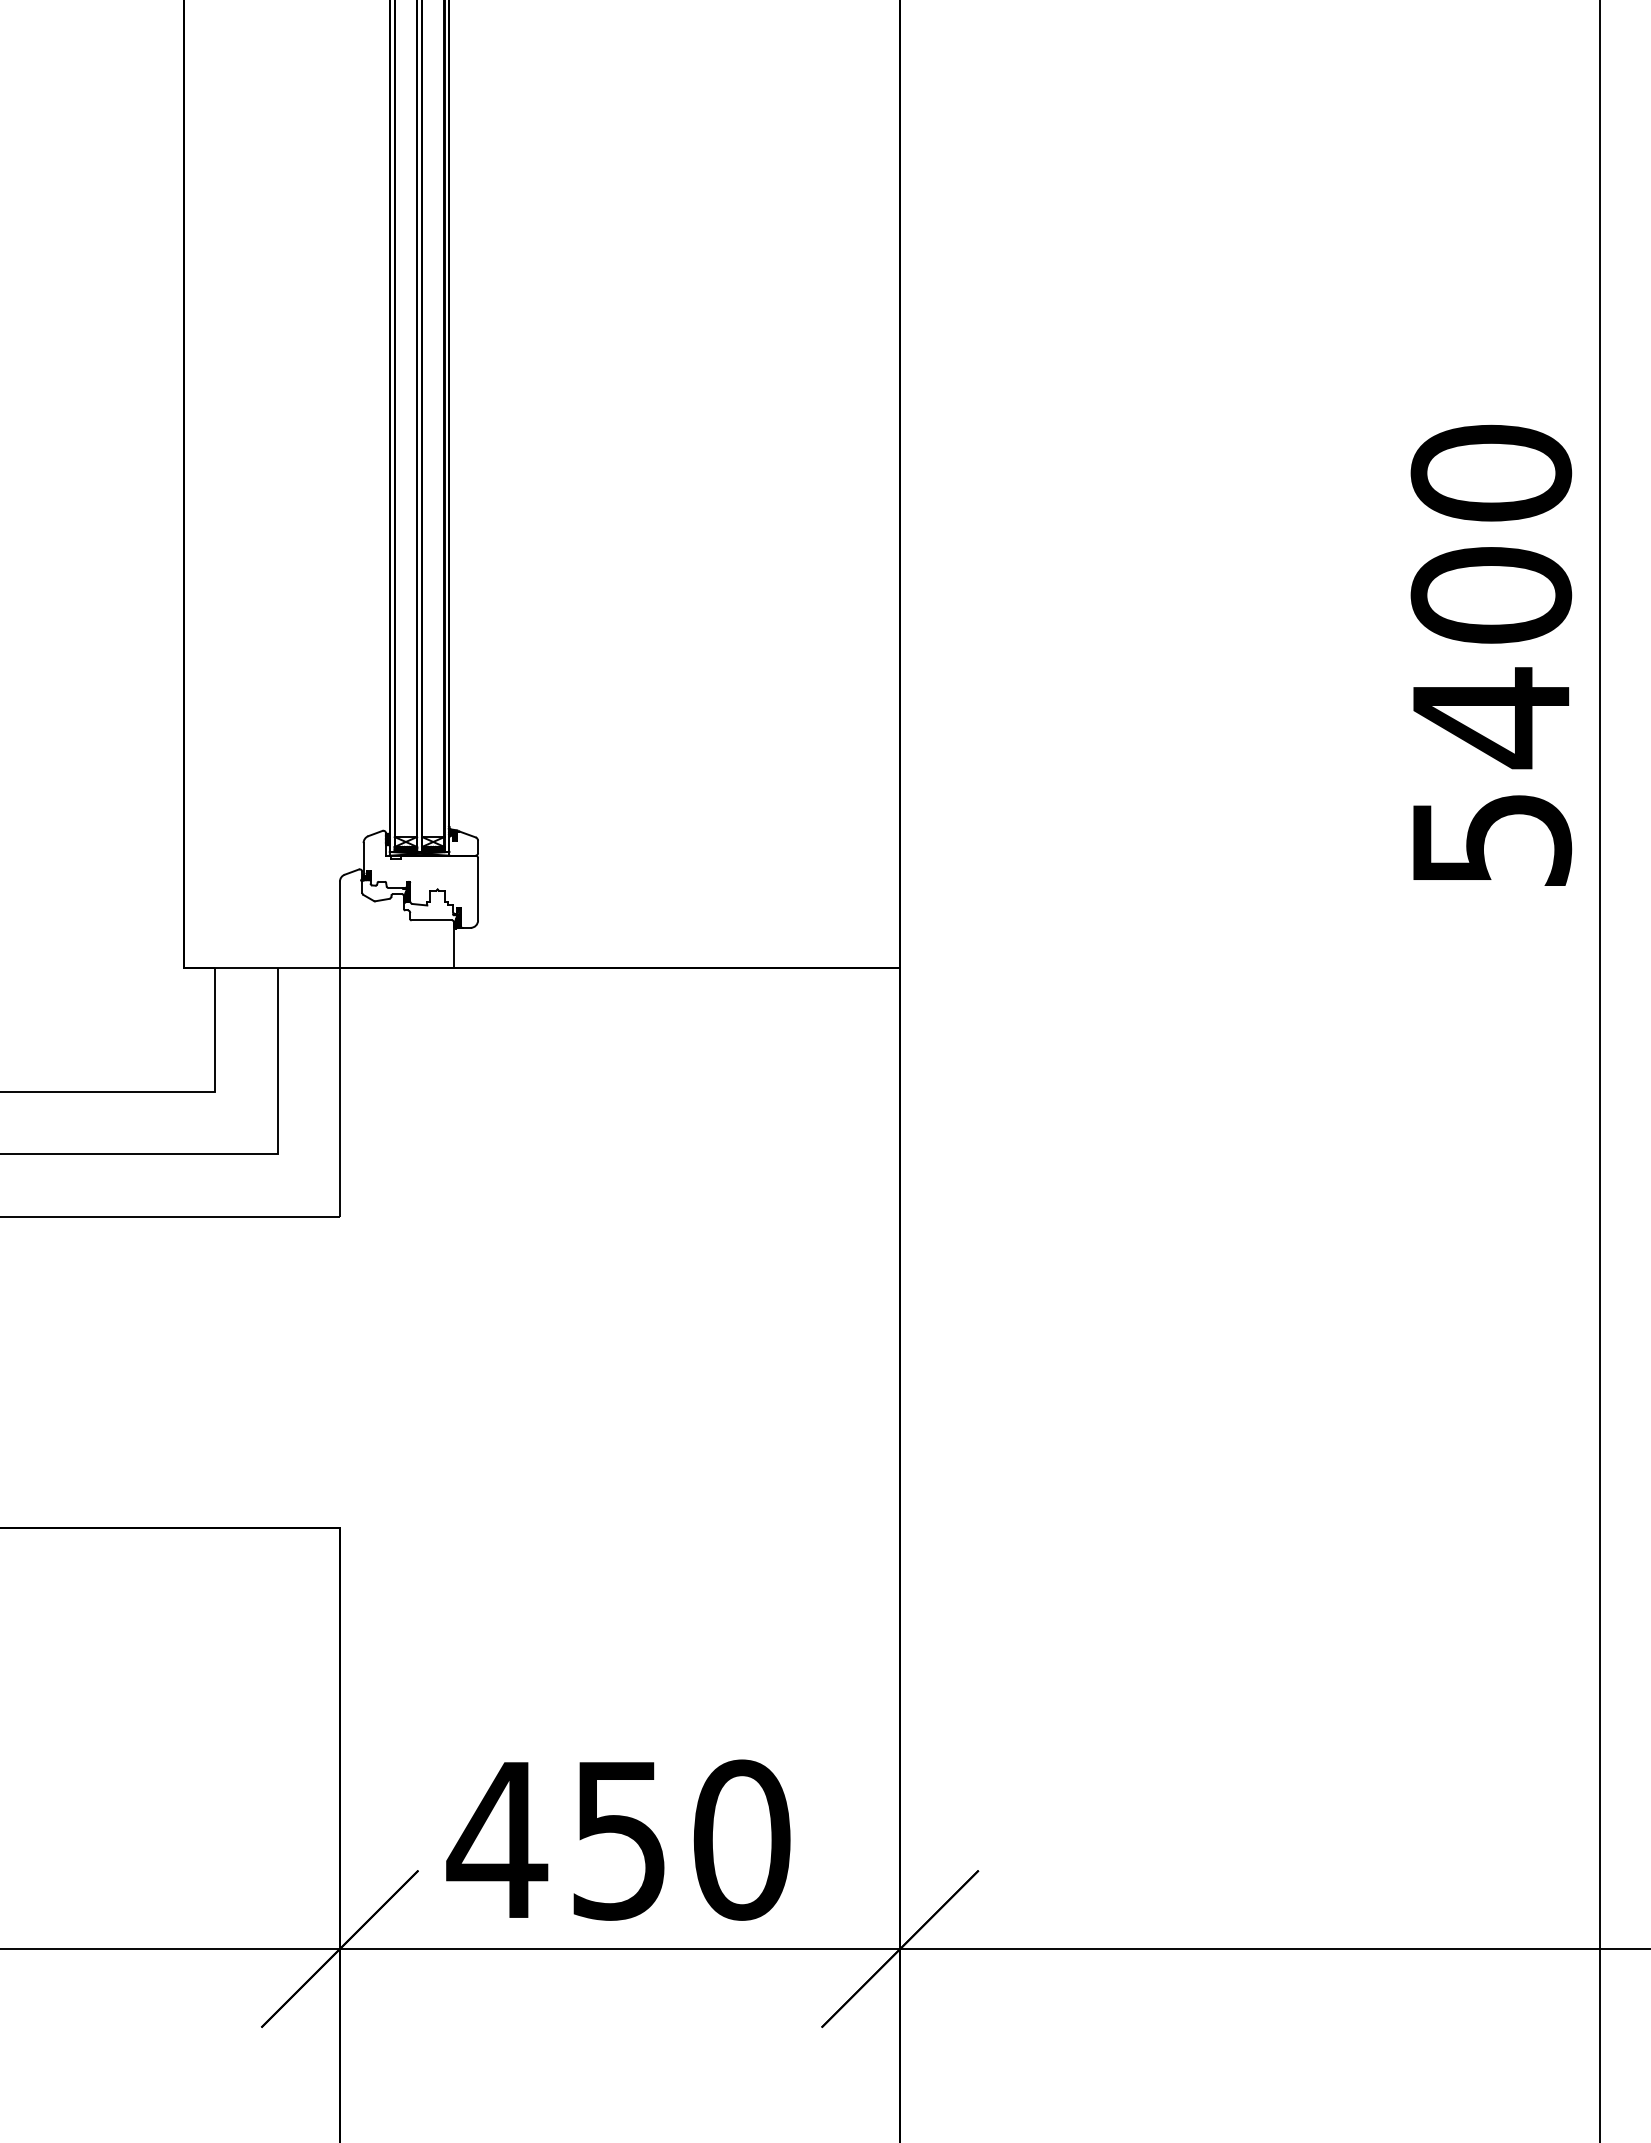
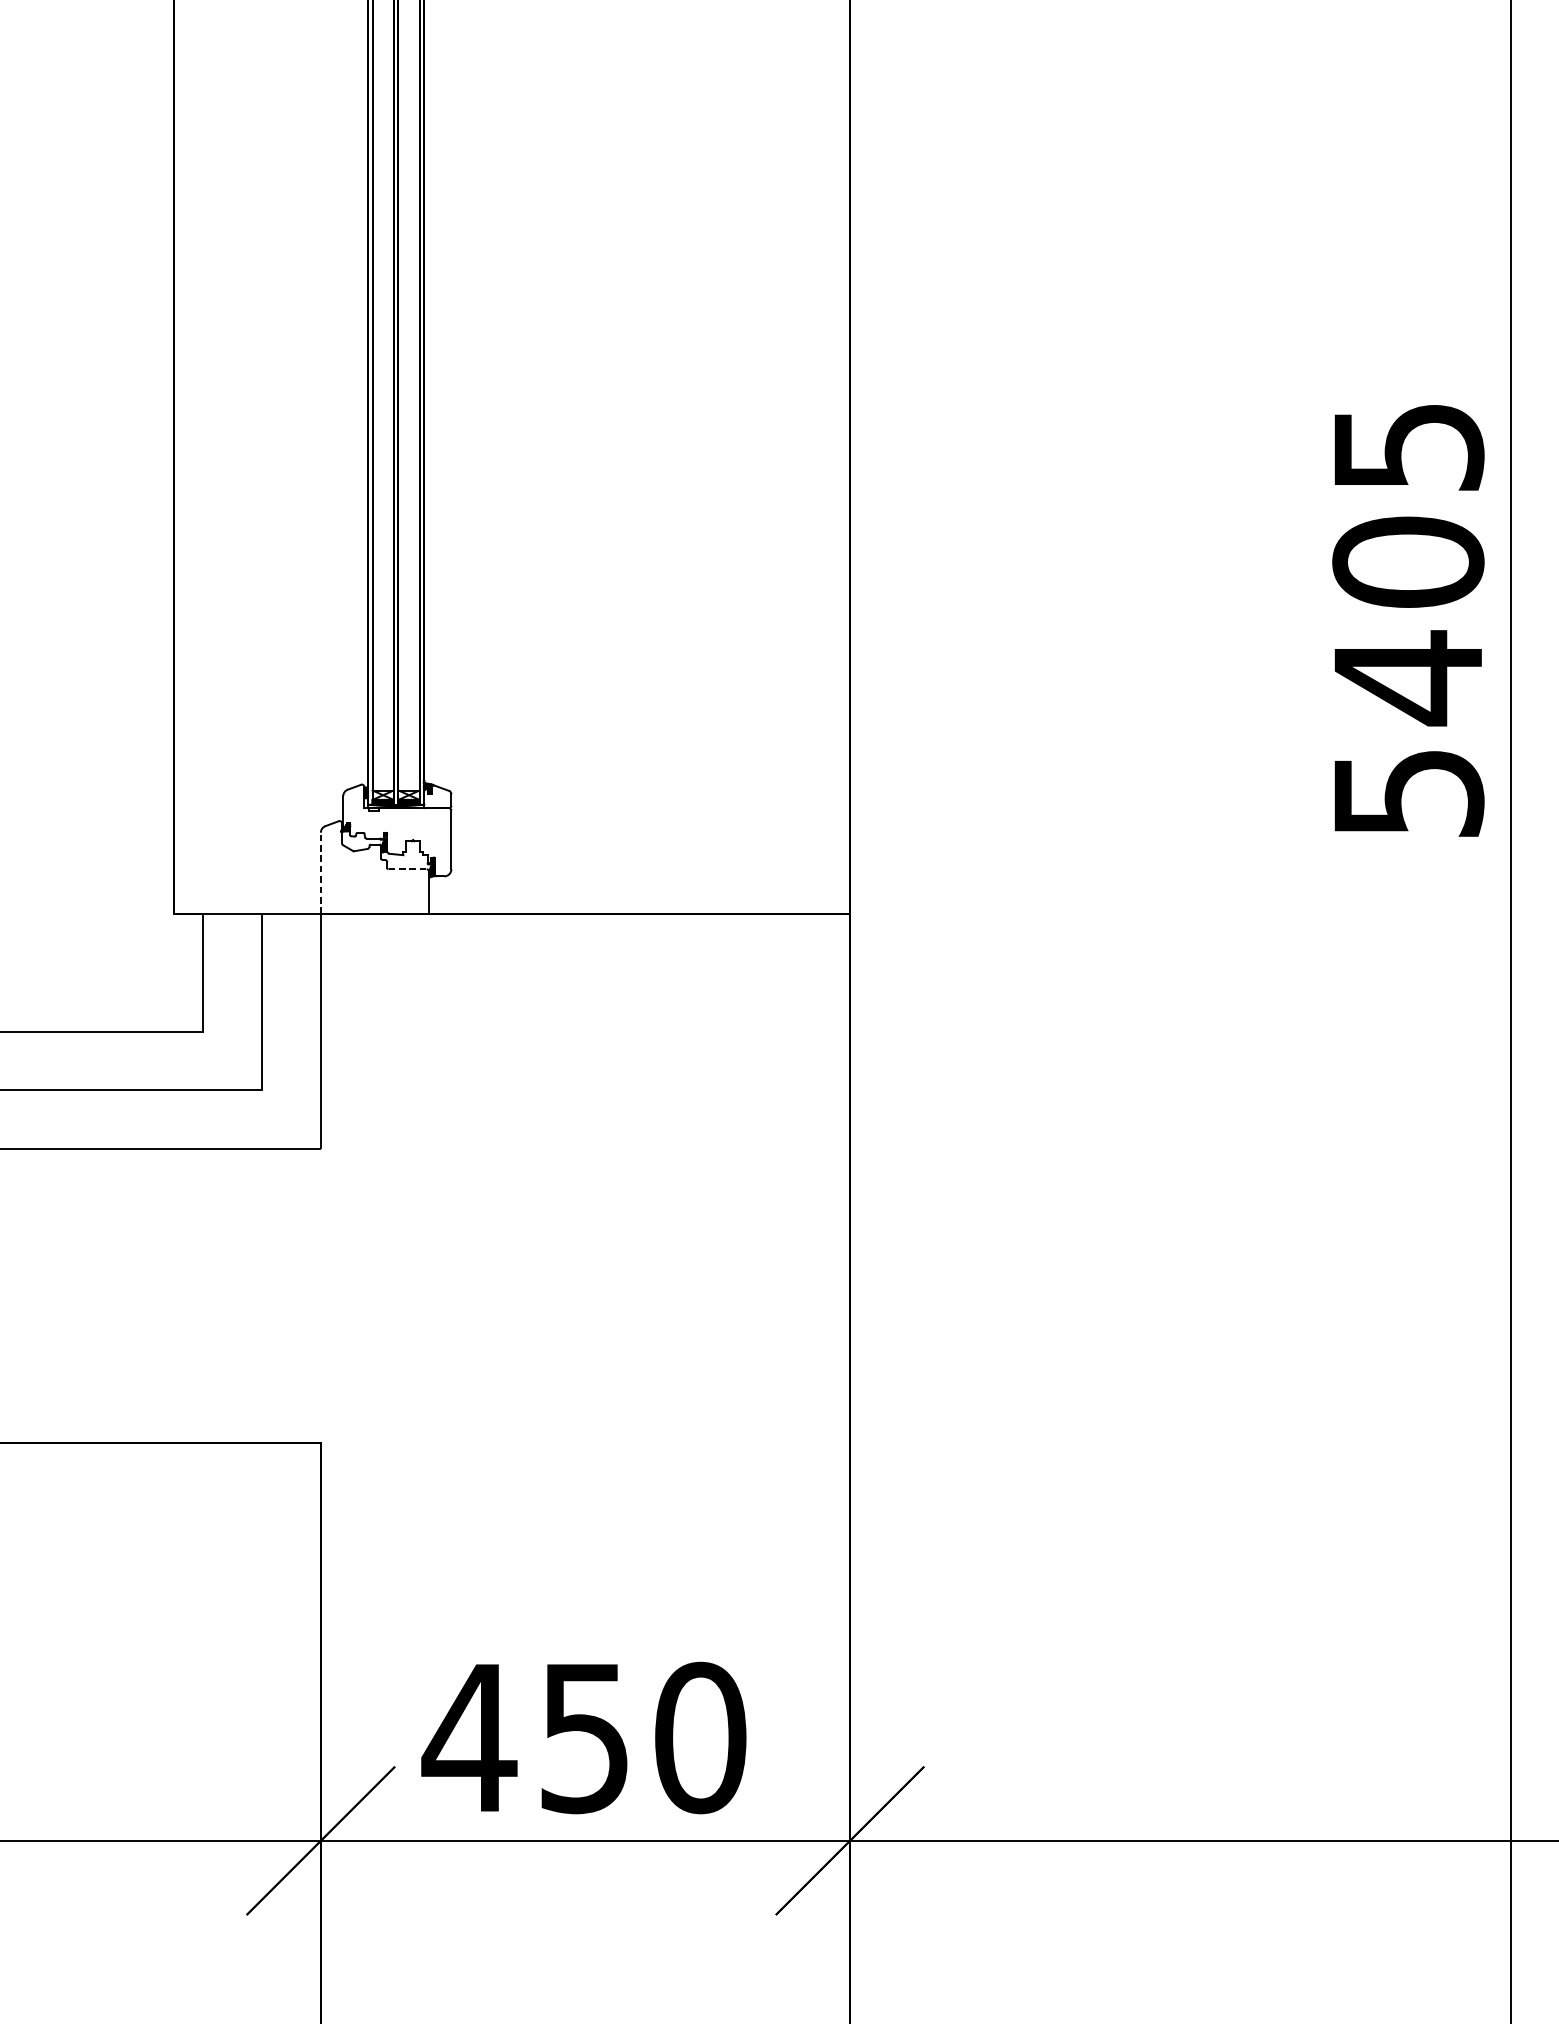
text: (1491, 472) -> (1408, 446), 5400 -> 5405
line: (432, 920) -> (408, 869), solid -> dashed
line: (339, 924) -> (320, 873), solid -> dashed

